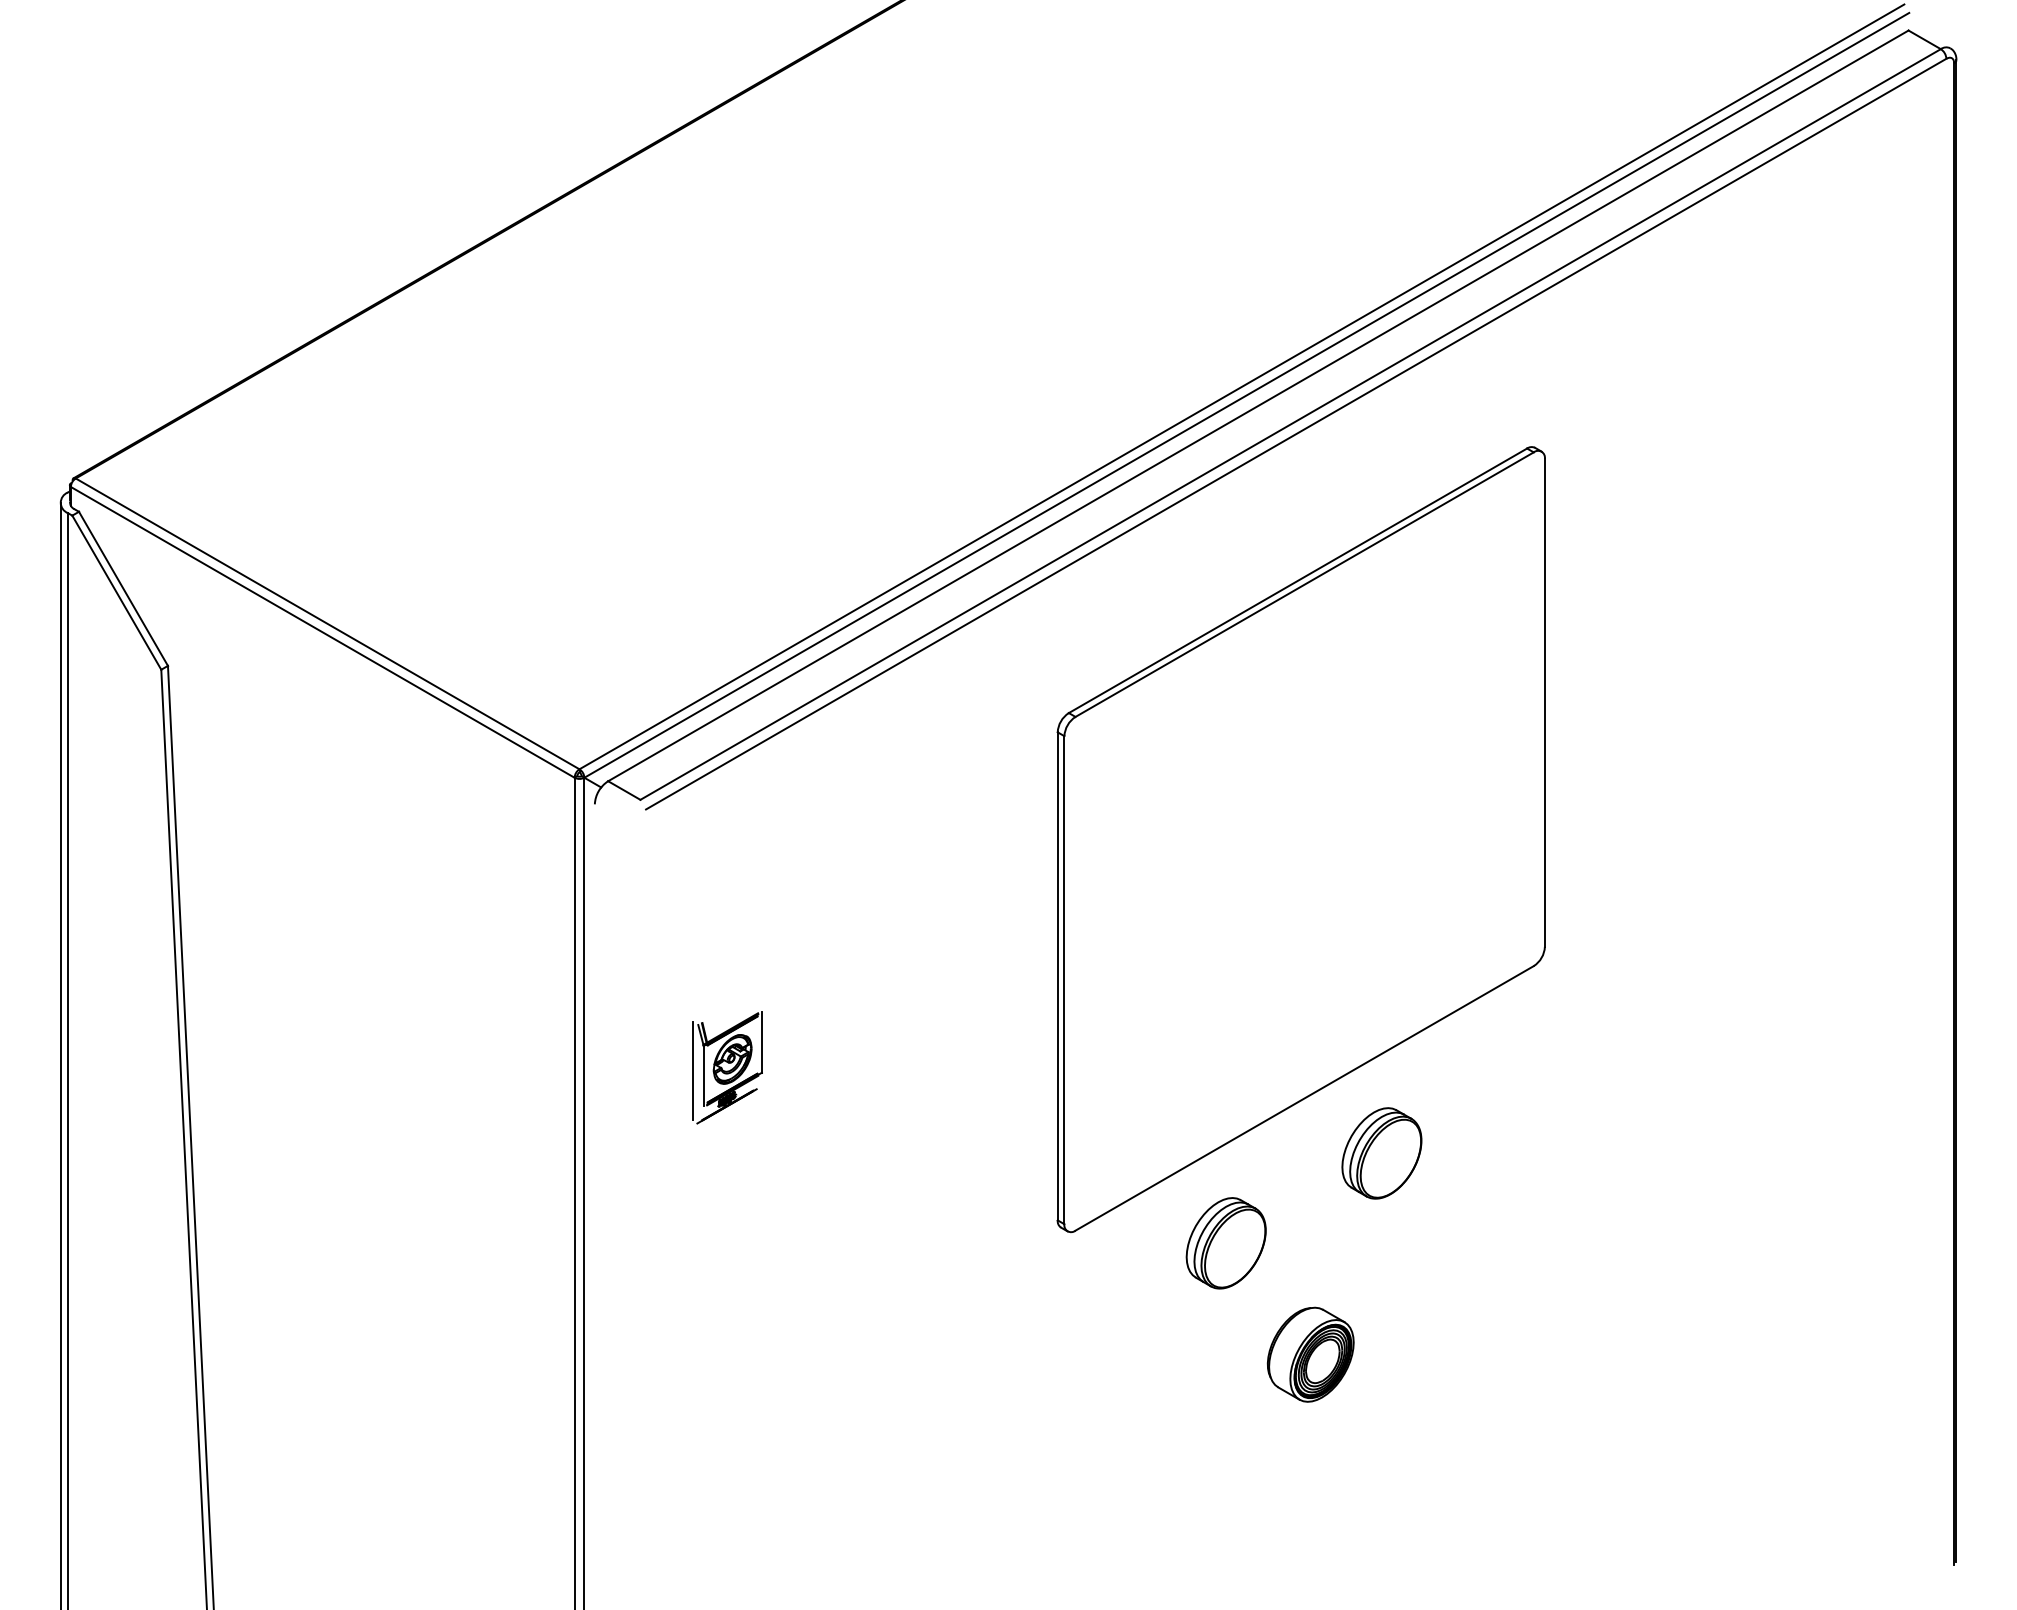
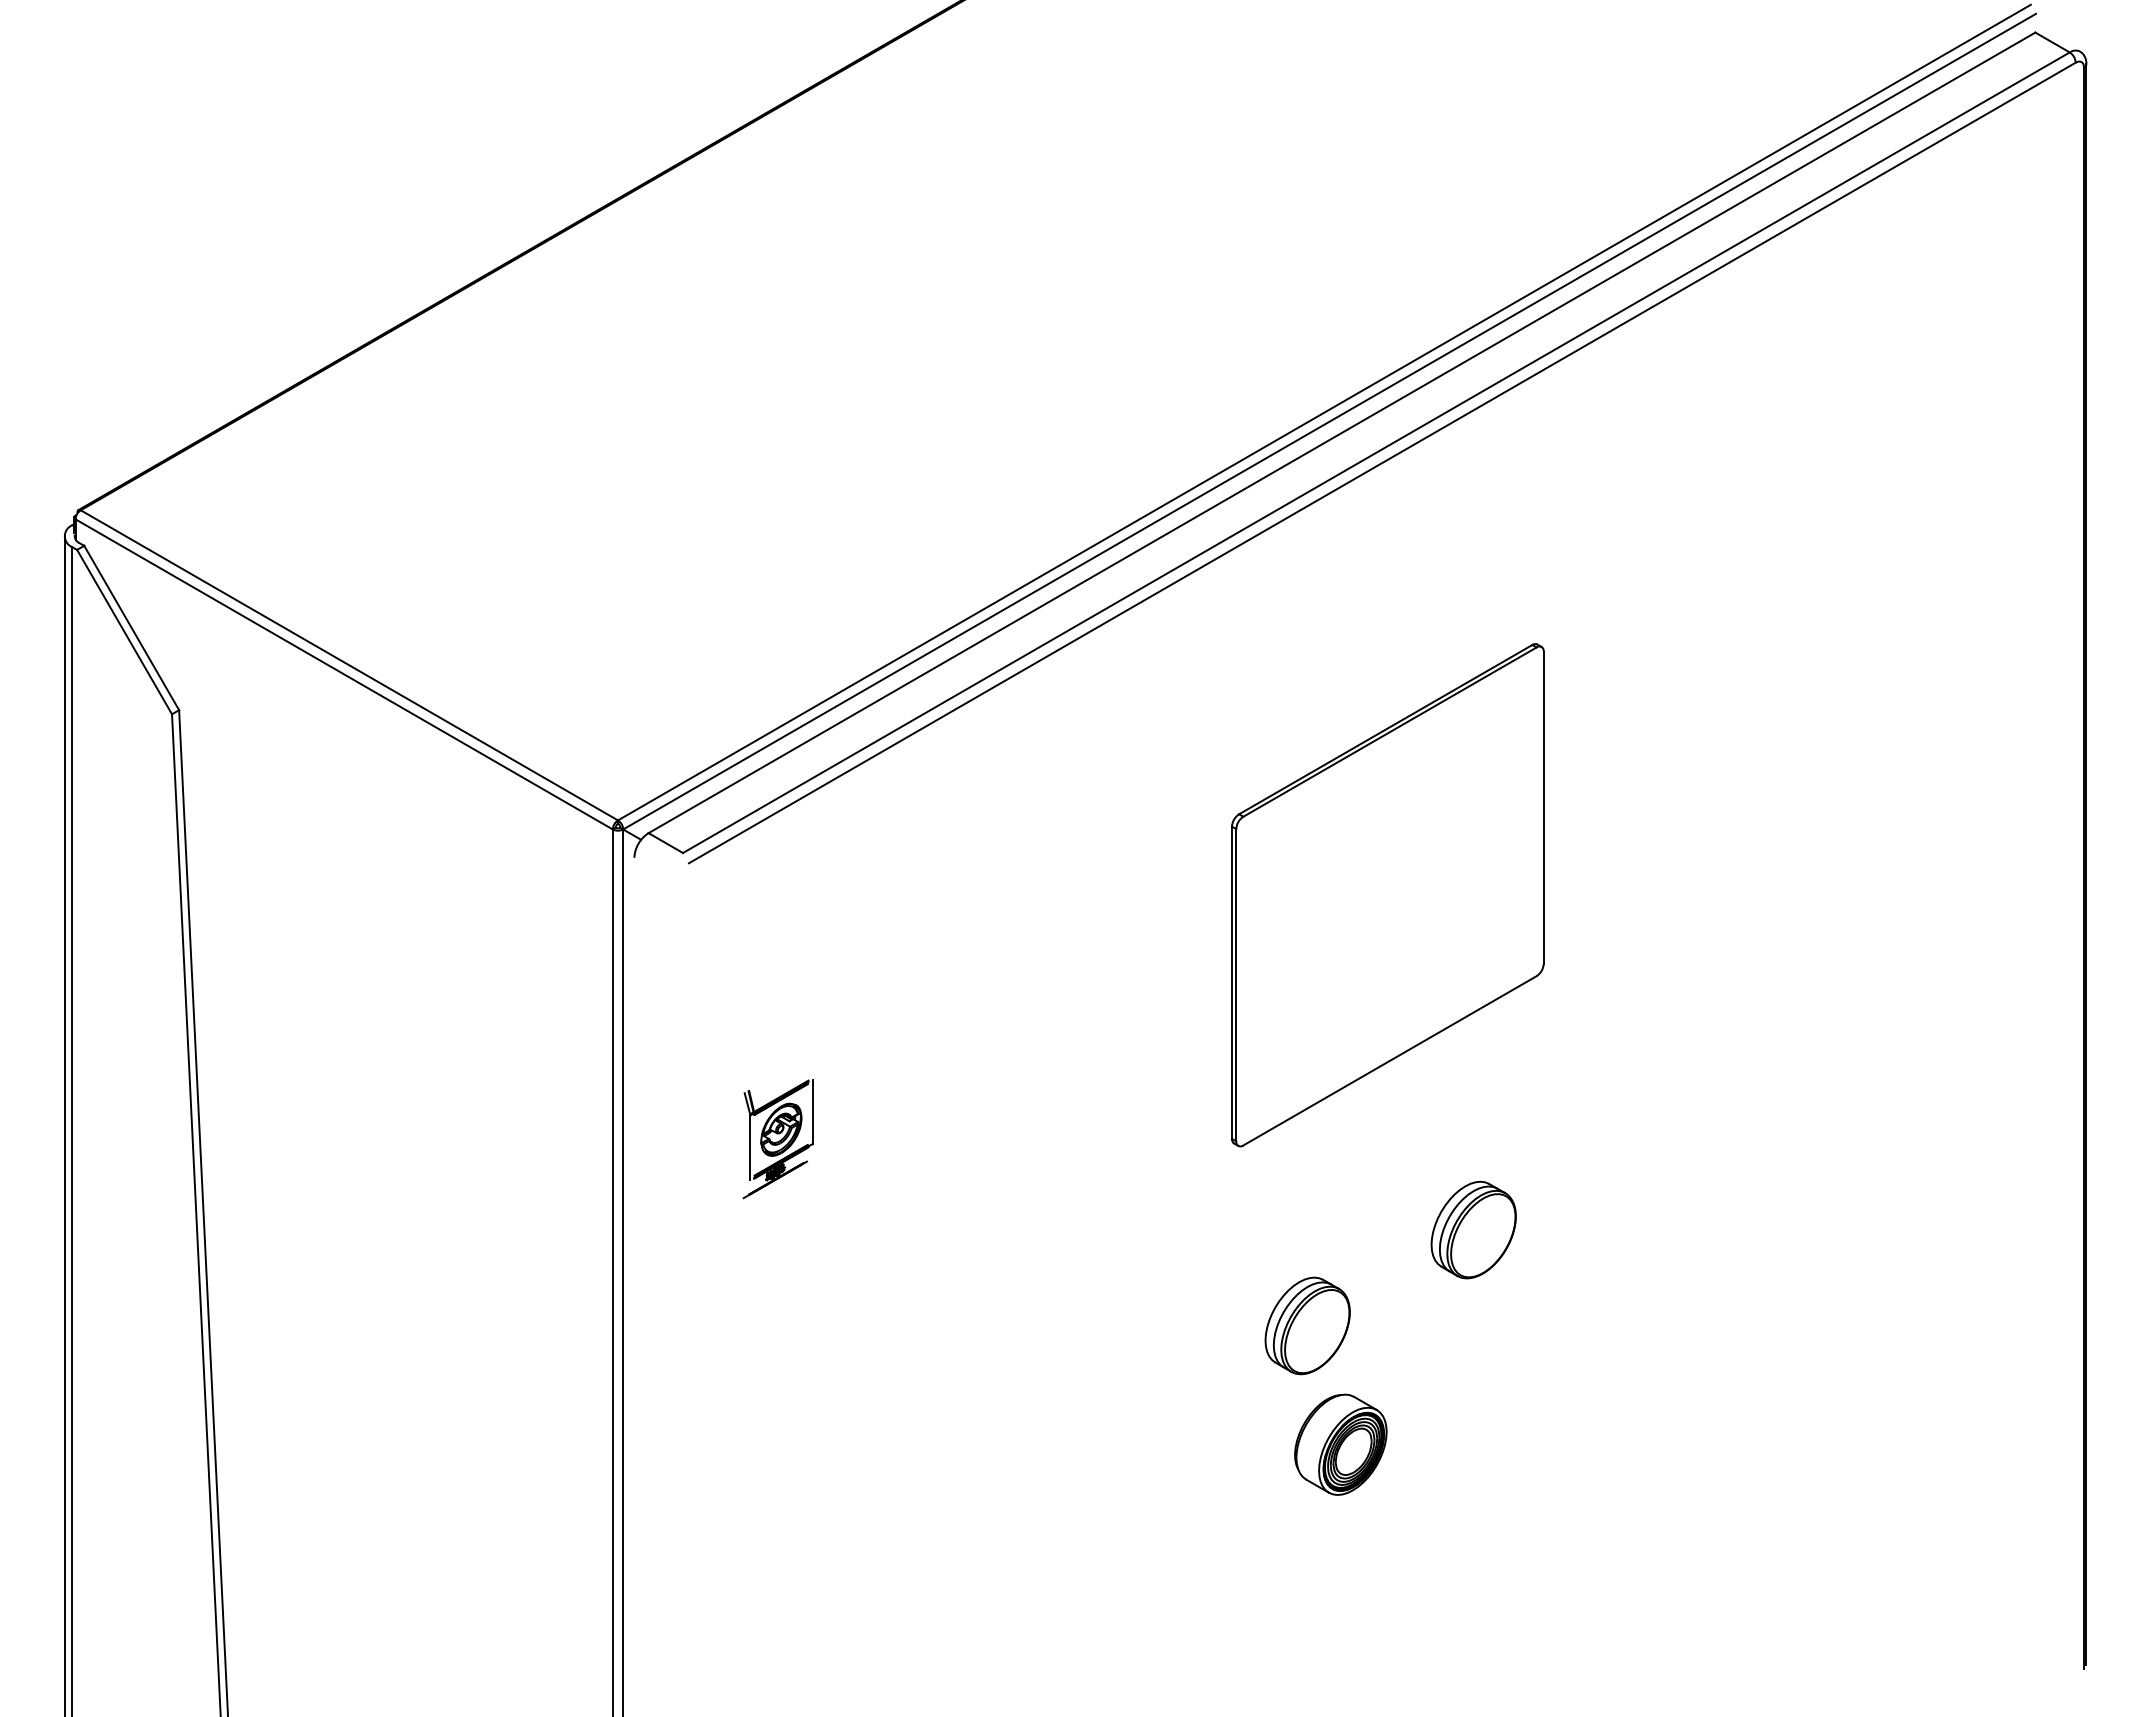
part: (1301, 838) -> (1387, 894), size x0.6
line: (692, 1071) -> (738, 1142), removed
part: (1310, 1354) -> (1340, 1444), moved

